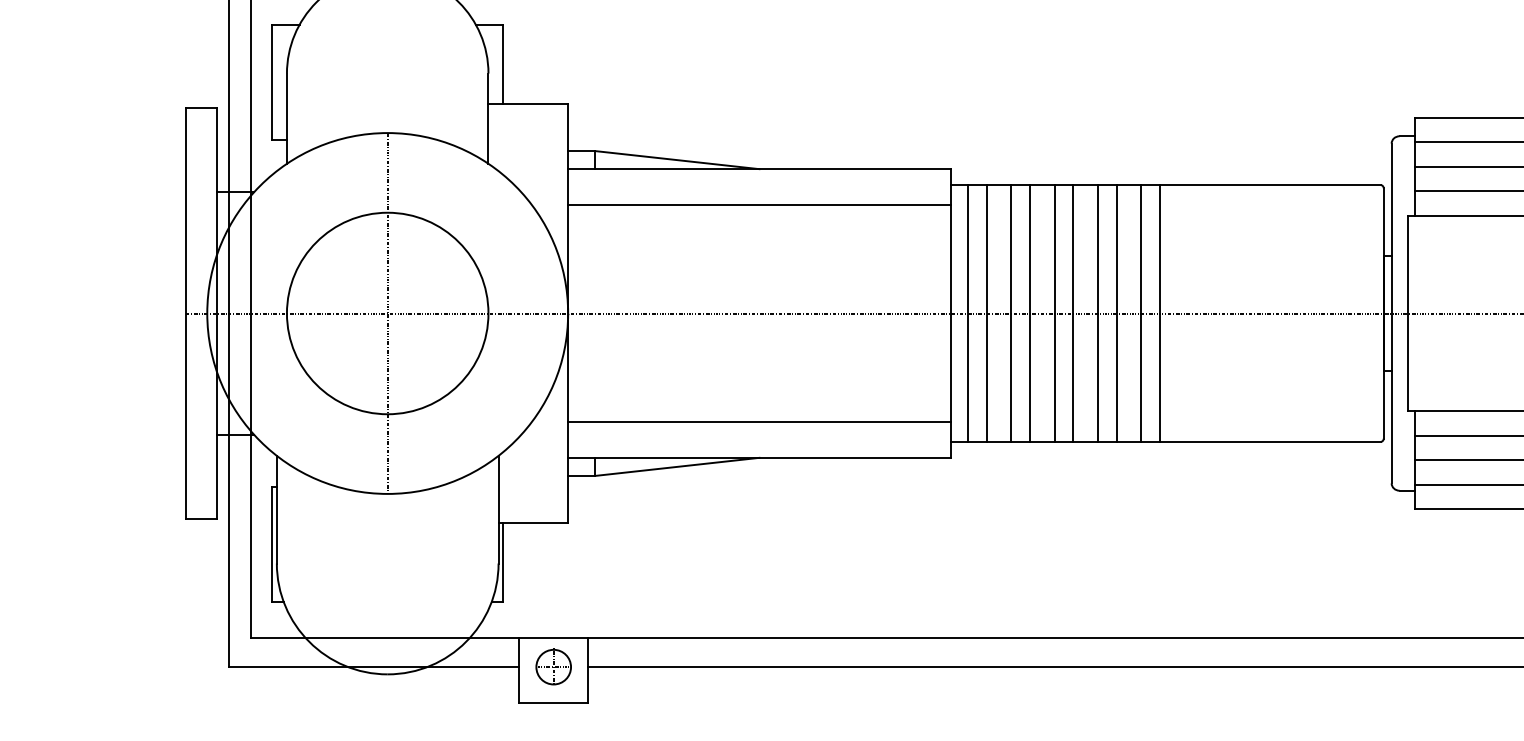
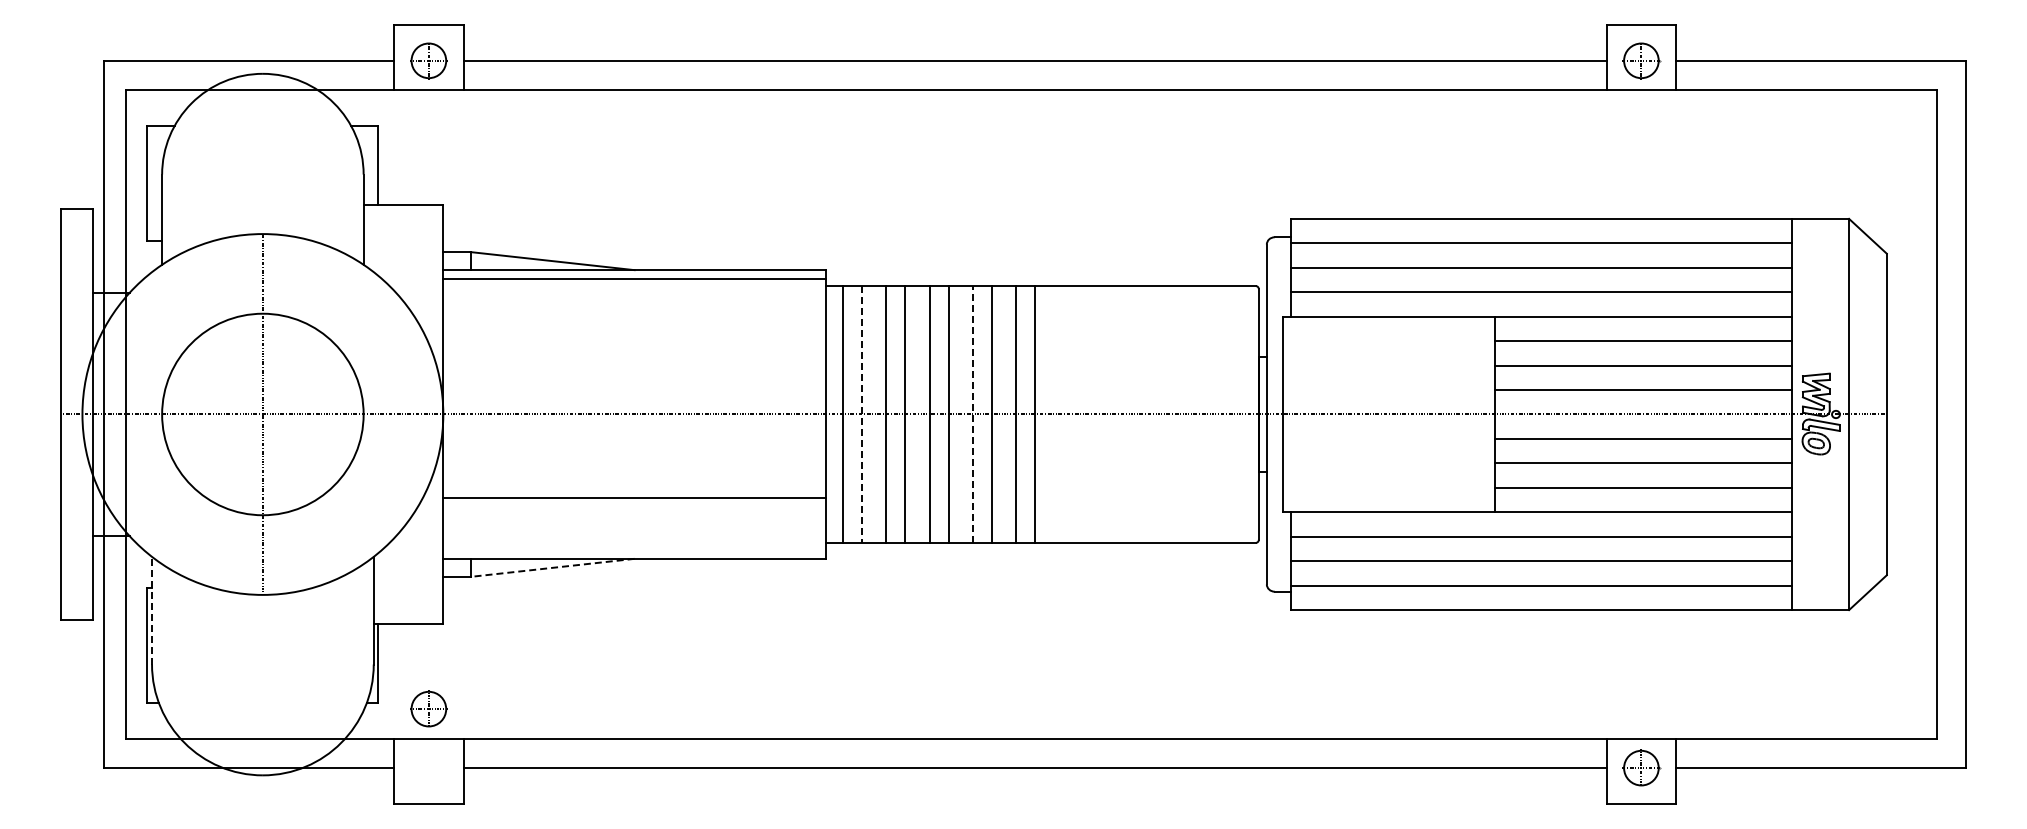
line: (759, 205) -> (634, 279), moved
line: (986, 313) -> (861, 414), solid -> dashed
line: (1098, 313) -> (973, 414), solid -> dashed
line: (759, 421) -> (634, 497), moved
line: (677, 466) -> (552, 567), solid -> dashed
line: (277, 509) -> (152, 610), solid -> dashed
part: (553, 666) -> (428, 708), moved

